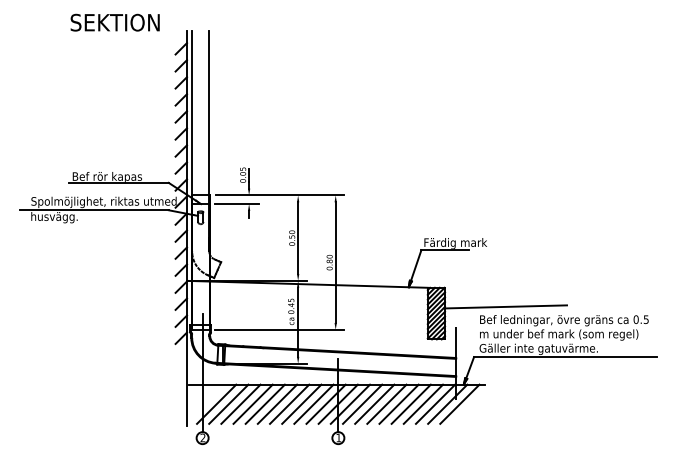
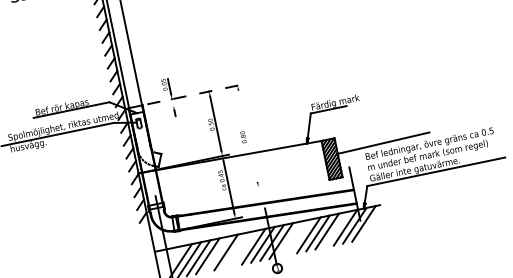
line: (280, 195) -> (195, 94), solid -> dashed
line: (236, 204) -> (164, 107), removed
line: (335, 262) -> (247, 136), removed
line: (279, 329) -> (216, 195), removed
line: (264, 403) -> (216, 253), removed
line: (289, 403) -> (235, 250), removed
line: (301, 403) -> (244, 248), removed
line: (362, 403) -> (290, 238), removed
line: (374, 403) -> (299, 236), removed
line: (423, 403) -> (336, 229), removed

